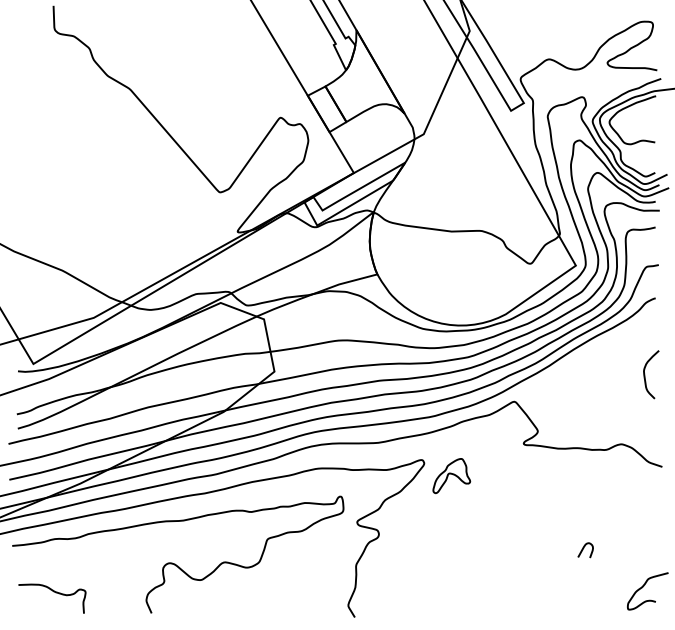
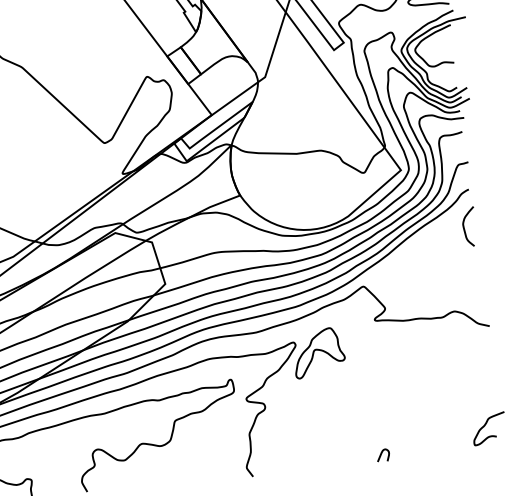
curve: (645, 374) -> (464, 227), moved
part: (451, 475) -> (318, 352), size x1.67
curve: (584, 548) -> (382, 454), moved

